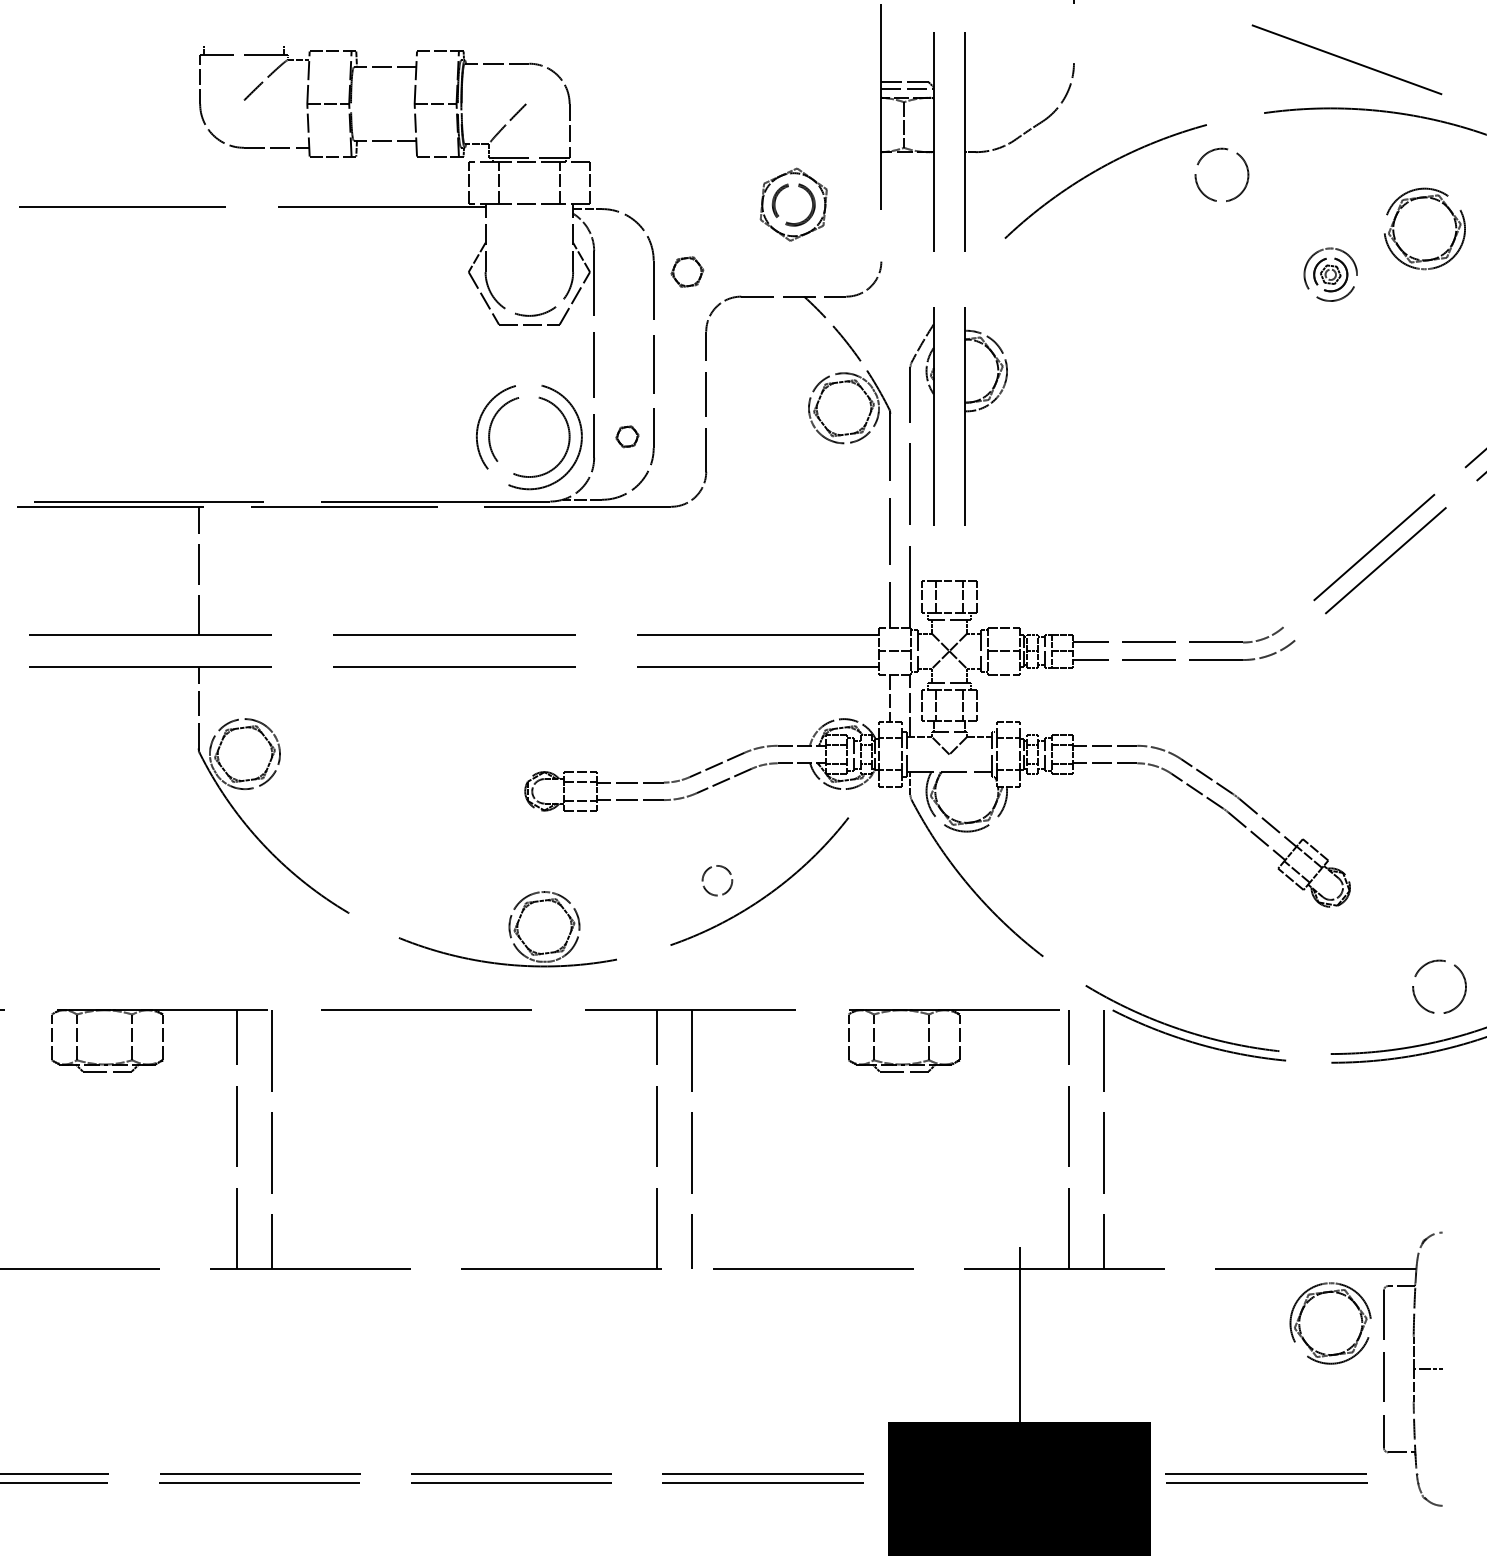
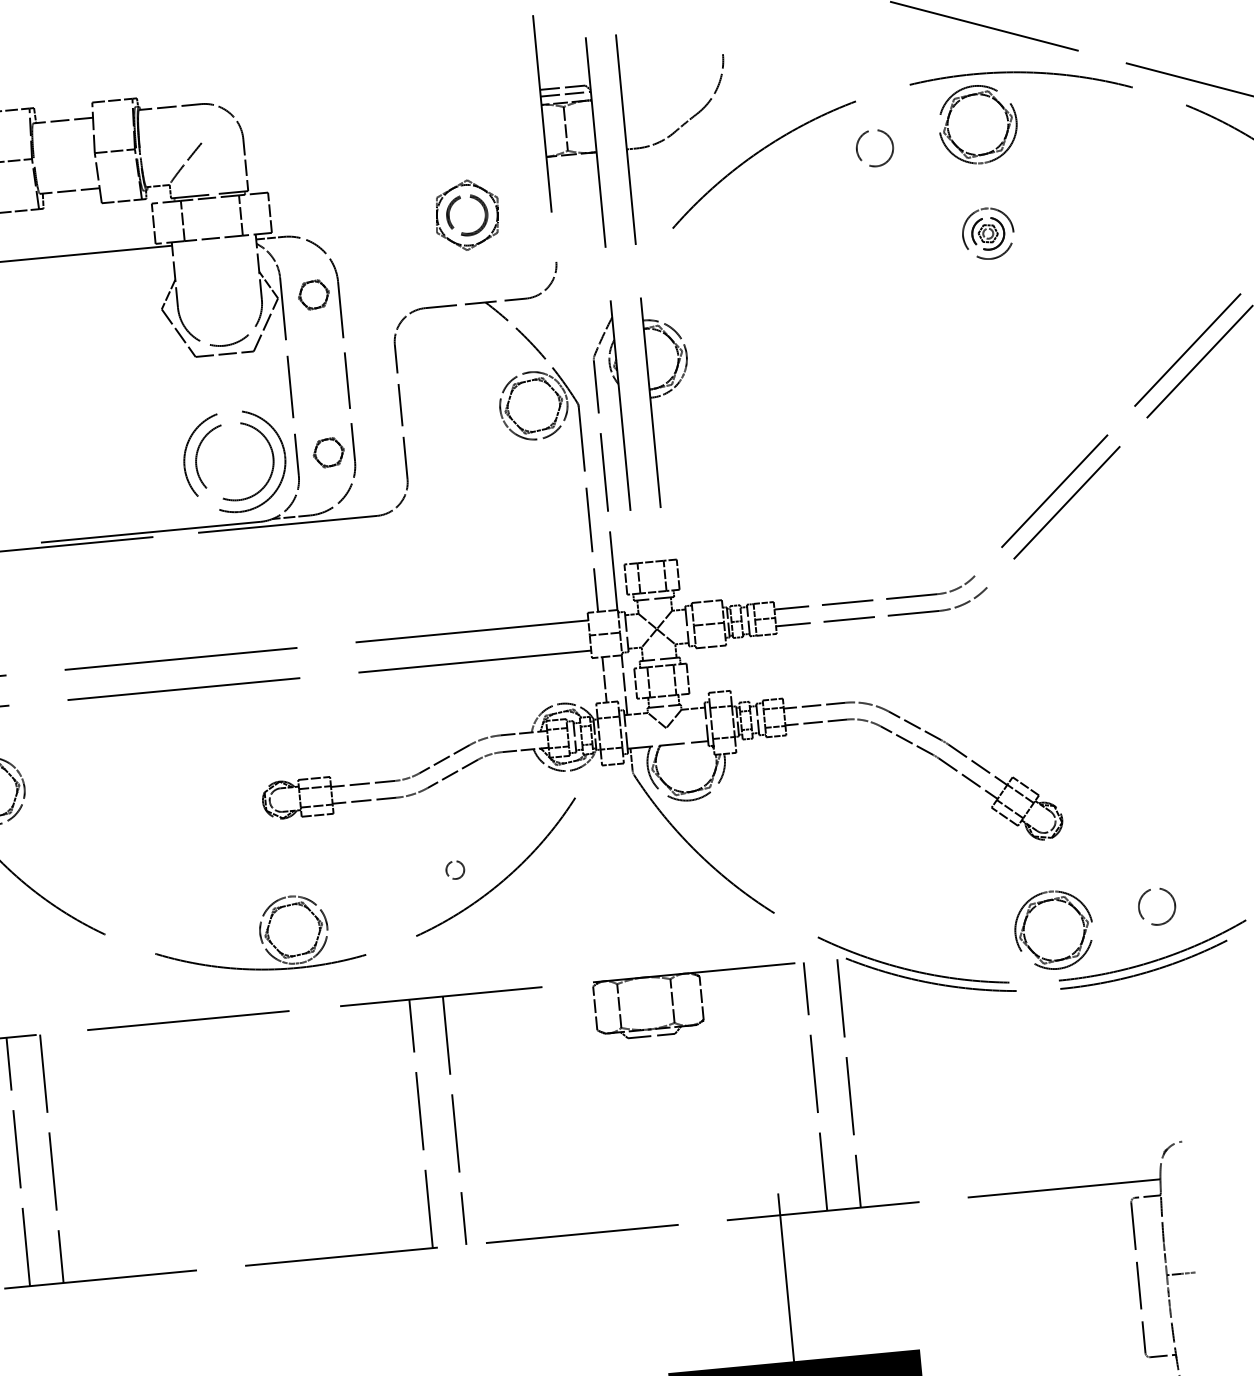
circle: (1221, 175) -> (874, 148), size x0.71
part: (1408, 203) -> (960, 101), moved
part: (687, 271) -> (313, 294), moved
part: (627, 436) -> (328, 452), size x1.43
circle: (717, 880) -> (455, 869), size x0.62
circle: (1439, 987) -> (1157, 907), size x0.71
part: (1303, 1310) -> (1026, 920), moved

